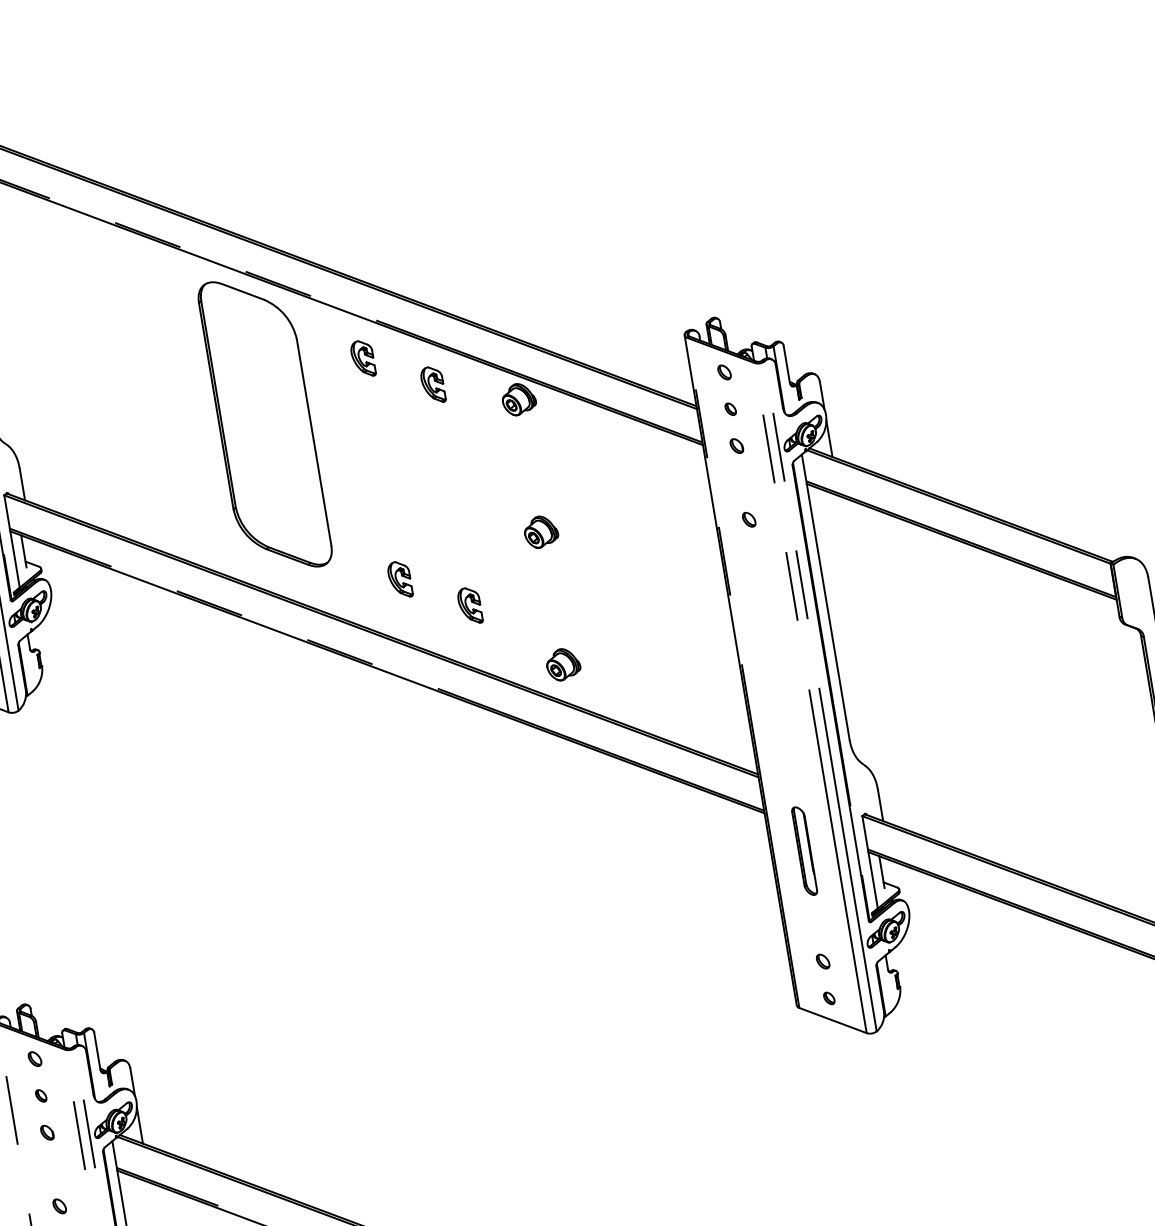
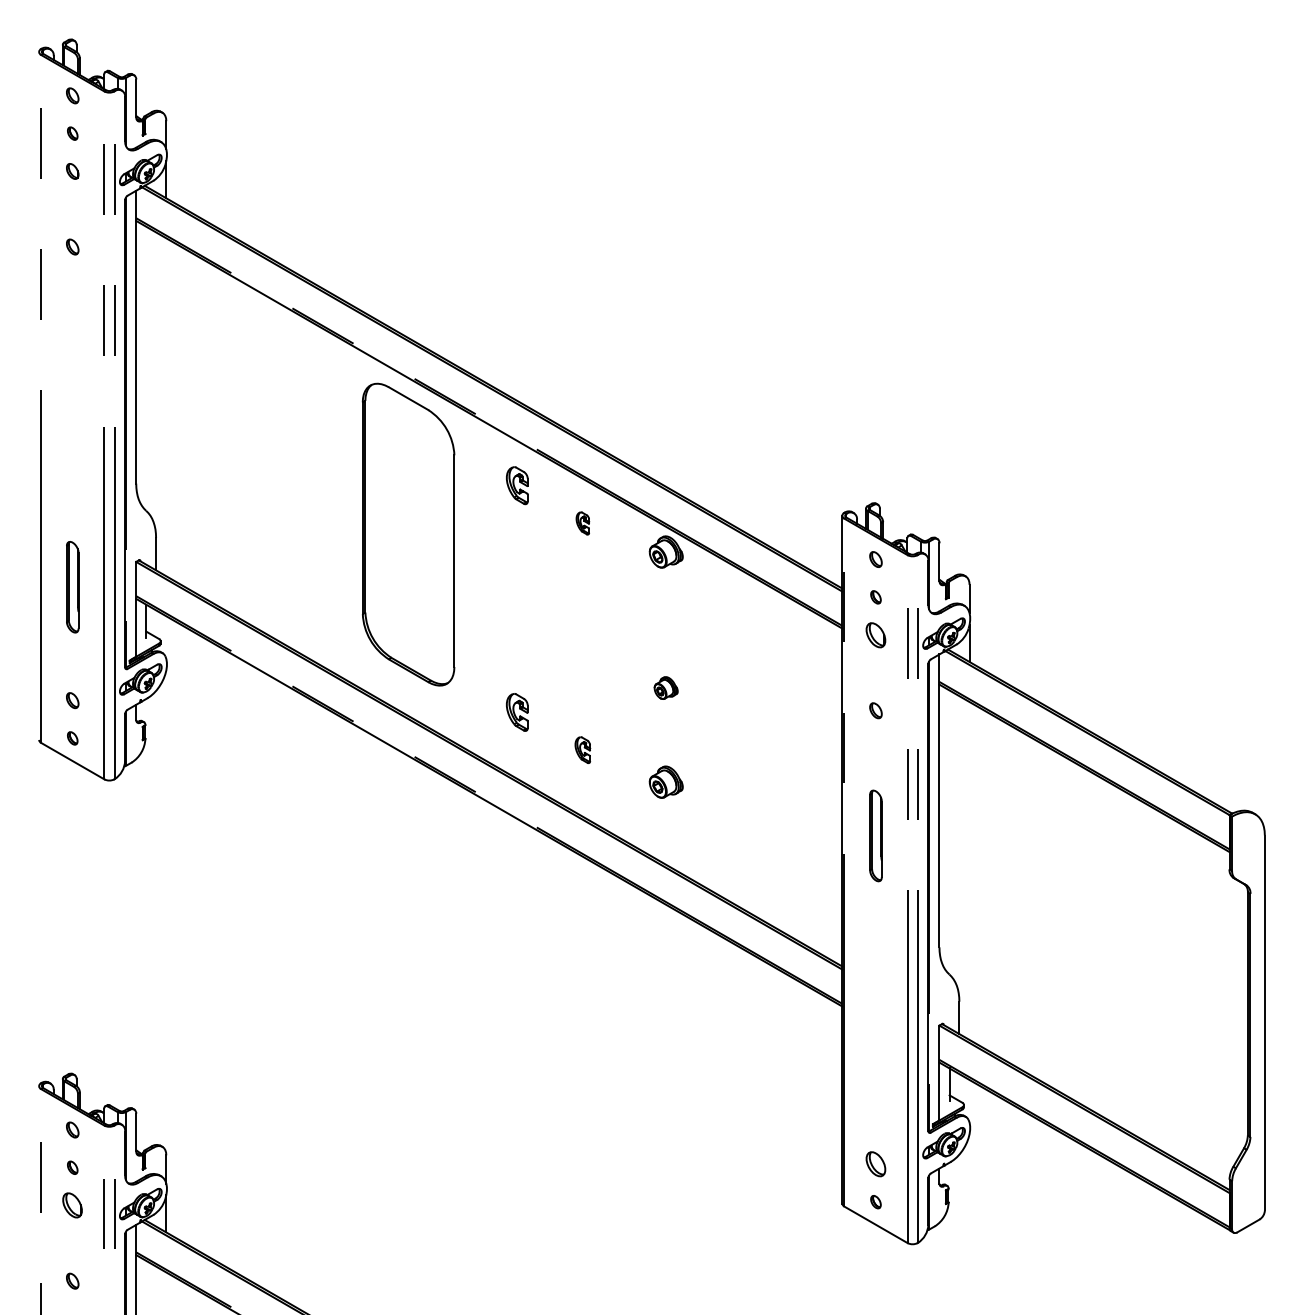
part: (432, 385) -> (582, 523), size x0.6
part: (736, 445) -> (875, 634), size x1.6
part: (540, 531) -> (665, 687), size x0.7
part: (469, 605) -> (582, 749), size x0.7
part: (562, 663) -> (665, 781), moved
part: (804, 850) -> (875, 835), moved
part: (822, 961) -> (875, 1164), size x1.6
part: (47, 1132) -> (72, 1205), size x1.6

